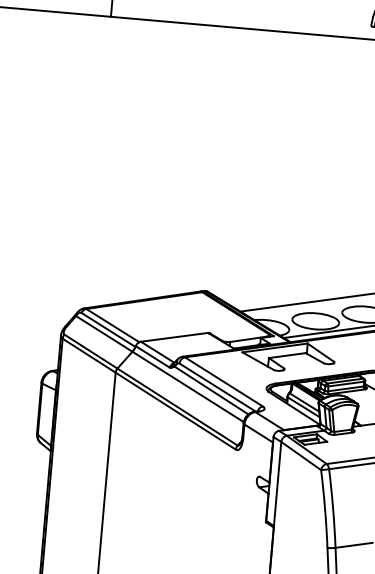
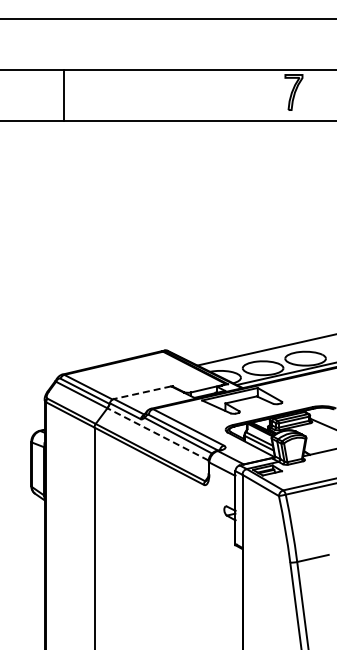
line: (174, 337) -> (142, 392), solid -> dashed
line: (188, 387) -> (158, 434), solid -> dashed

